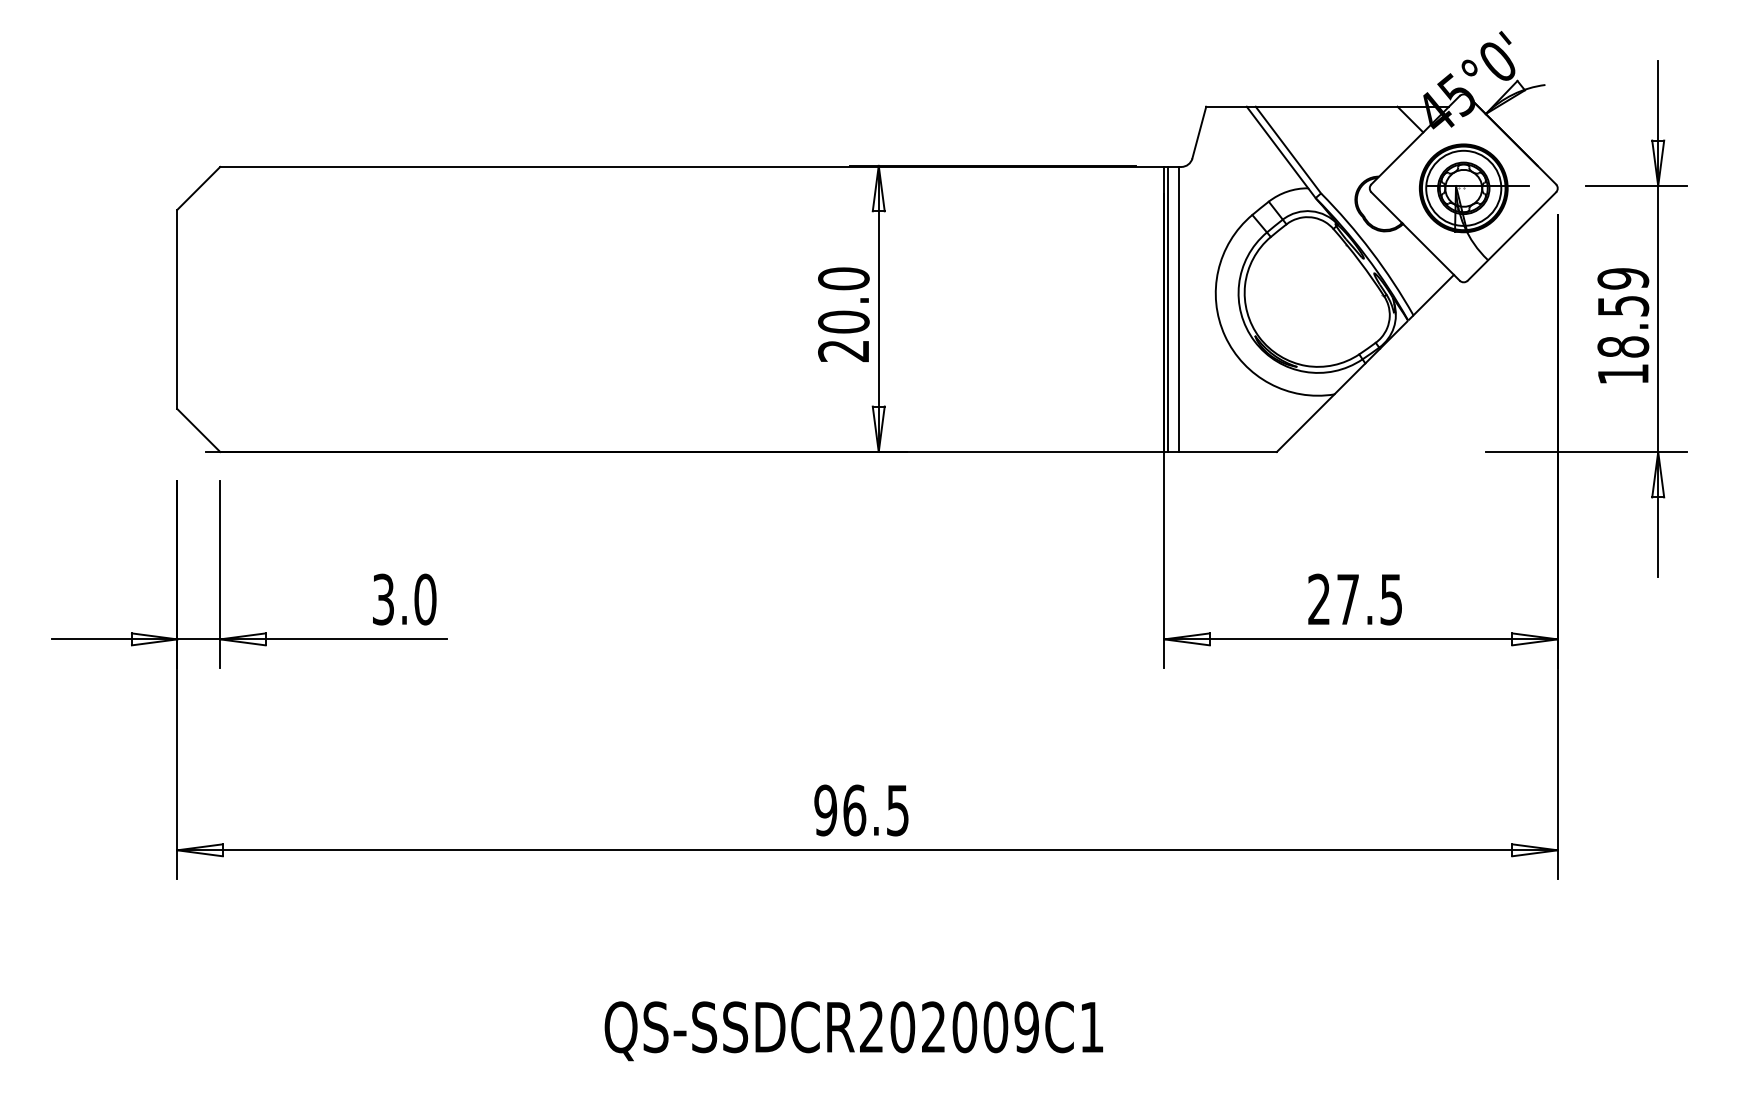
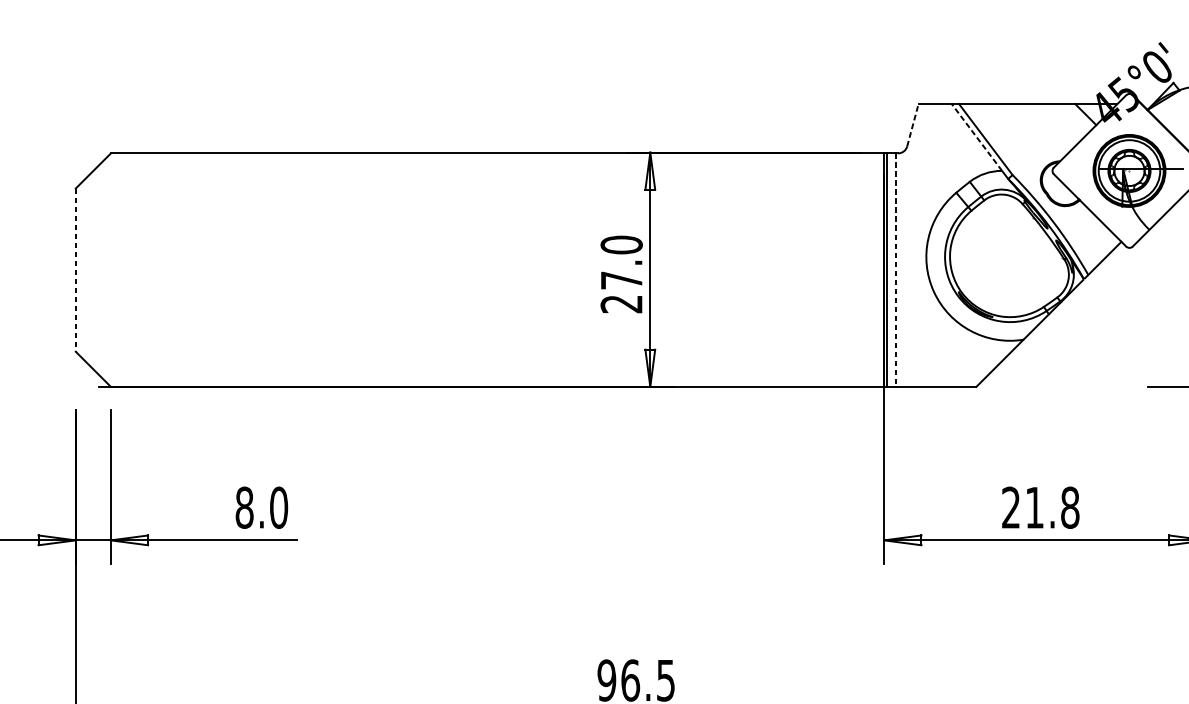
line: (1199, 132) -> (913, 125), solid -> dashed
line: (1277, 147) -> (976, 137), solid -> dashed
line: (177, 309) -> (75, 270), solid -> dashed
line: (1178, 309) -> (895, 270), solid -> dashed
text: (843, 321) -> (621, 279), 20.0 -> 27.0
text: (383, 599) -> (244, 507), 3.0 -> 8.0
text: (1369, 599) -> (1052, 507), 27.5 -> 21.8

